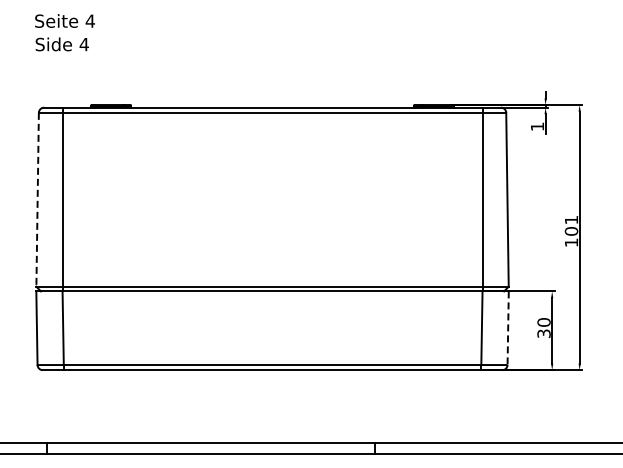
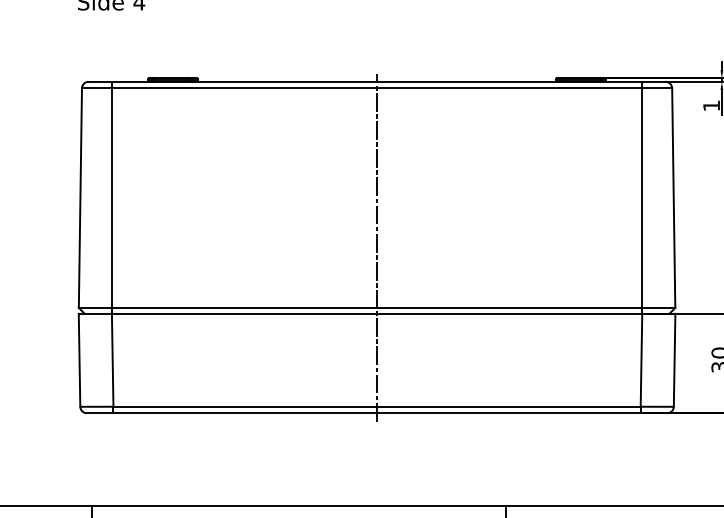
line: (37, 199) -> (80, 197), dashed -> solid
line: (272, 238) -> (377, 247), added
line: (508, 328) -> (675, 360), dashed -> solid

